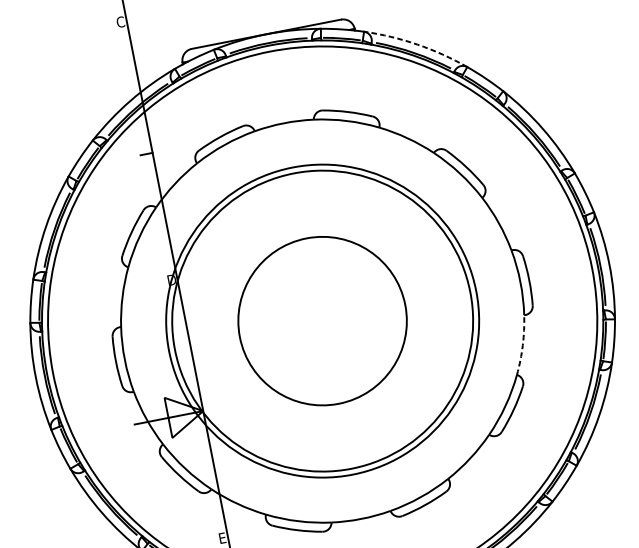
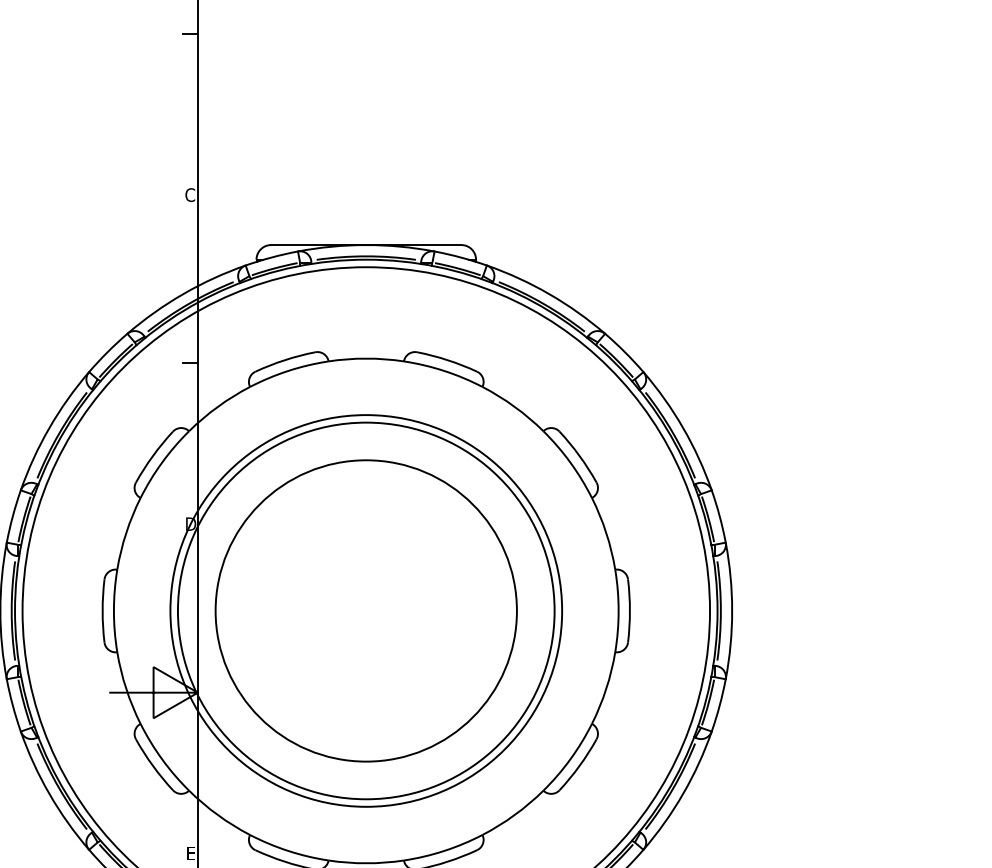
arc: (417, 44) -> (549, 294), dashed -> solid
circle: (321, 320) -> (365, 610), size x1.43
arc: (522, 344) -> (606, 688), dashed -> solid

